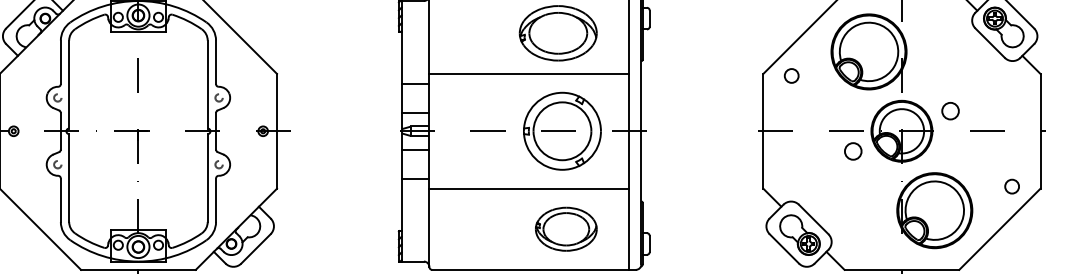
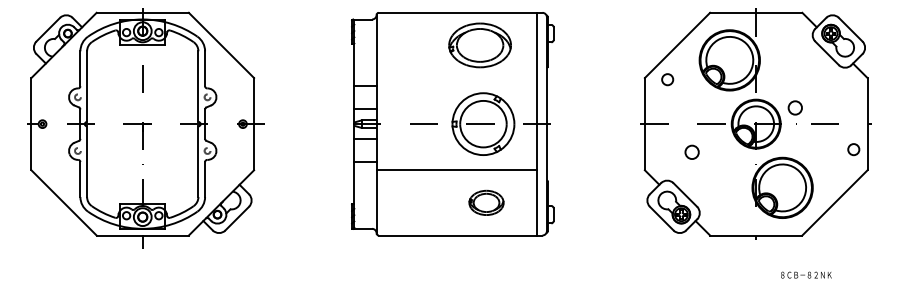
line: (528, 74) -> (456, 78), removed
circle: (852, 150) -> (691, 151), moved
circle: (1011, 186) -> (853, 149), moved
part: (566, 228) -> (486, 202), size x0.7

